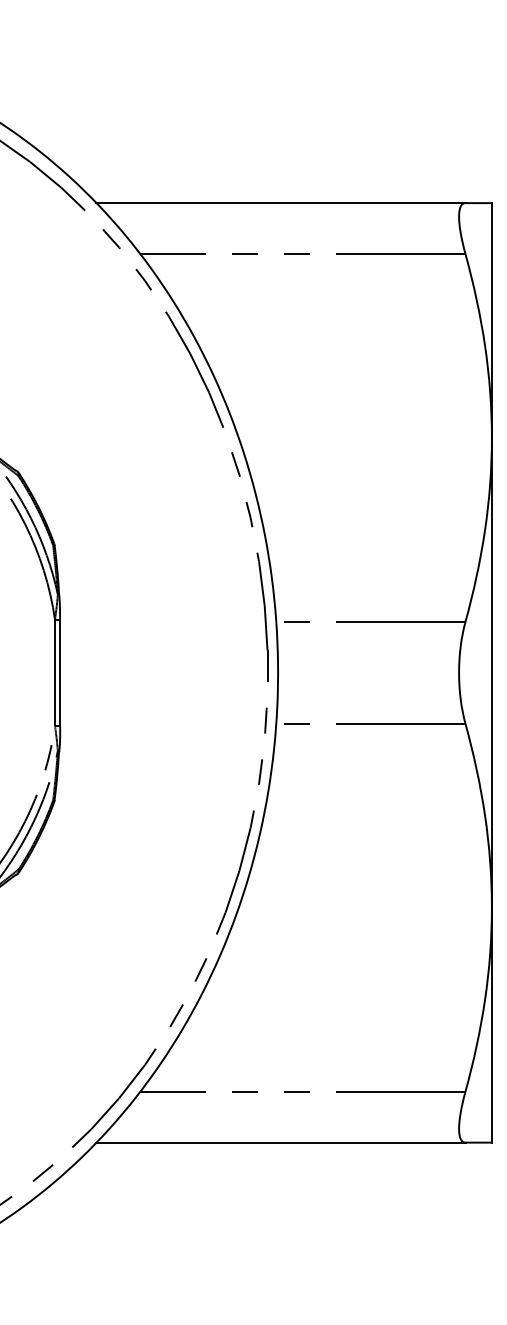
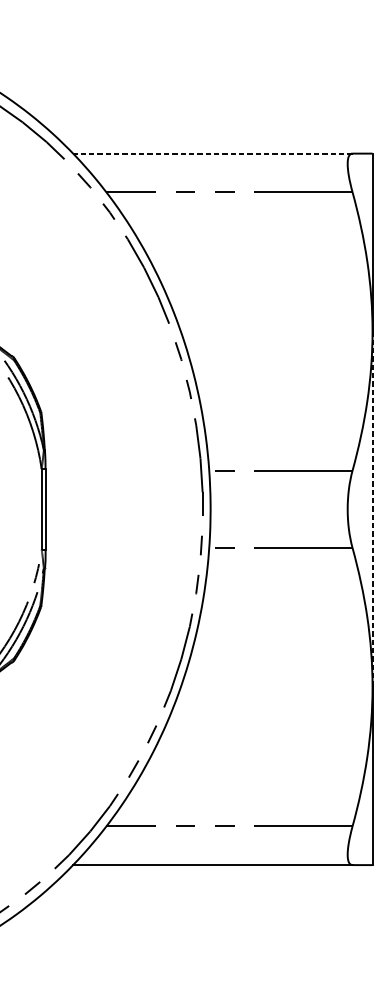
line: (280, 203) -> (212, 153), solid -> dashed
line: (491, 672) -> (372, 509), solid -> dashed

